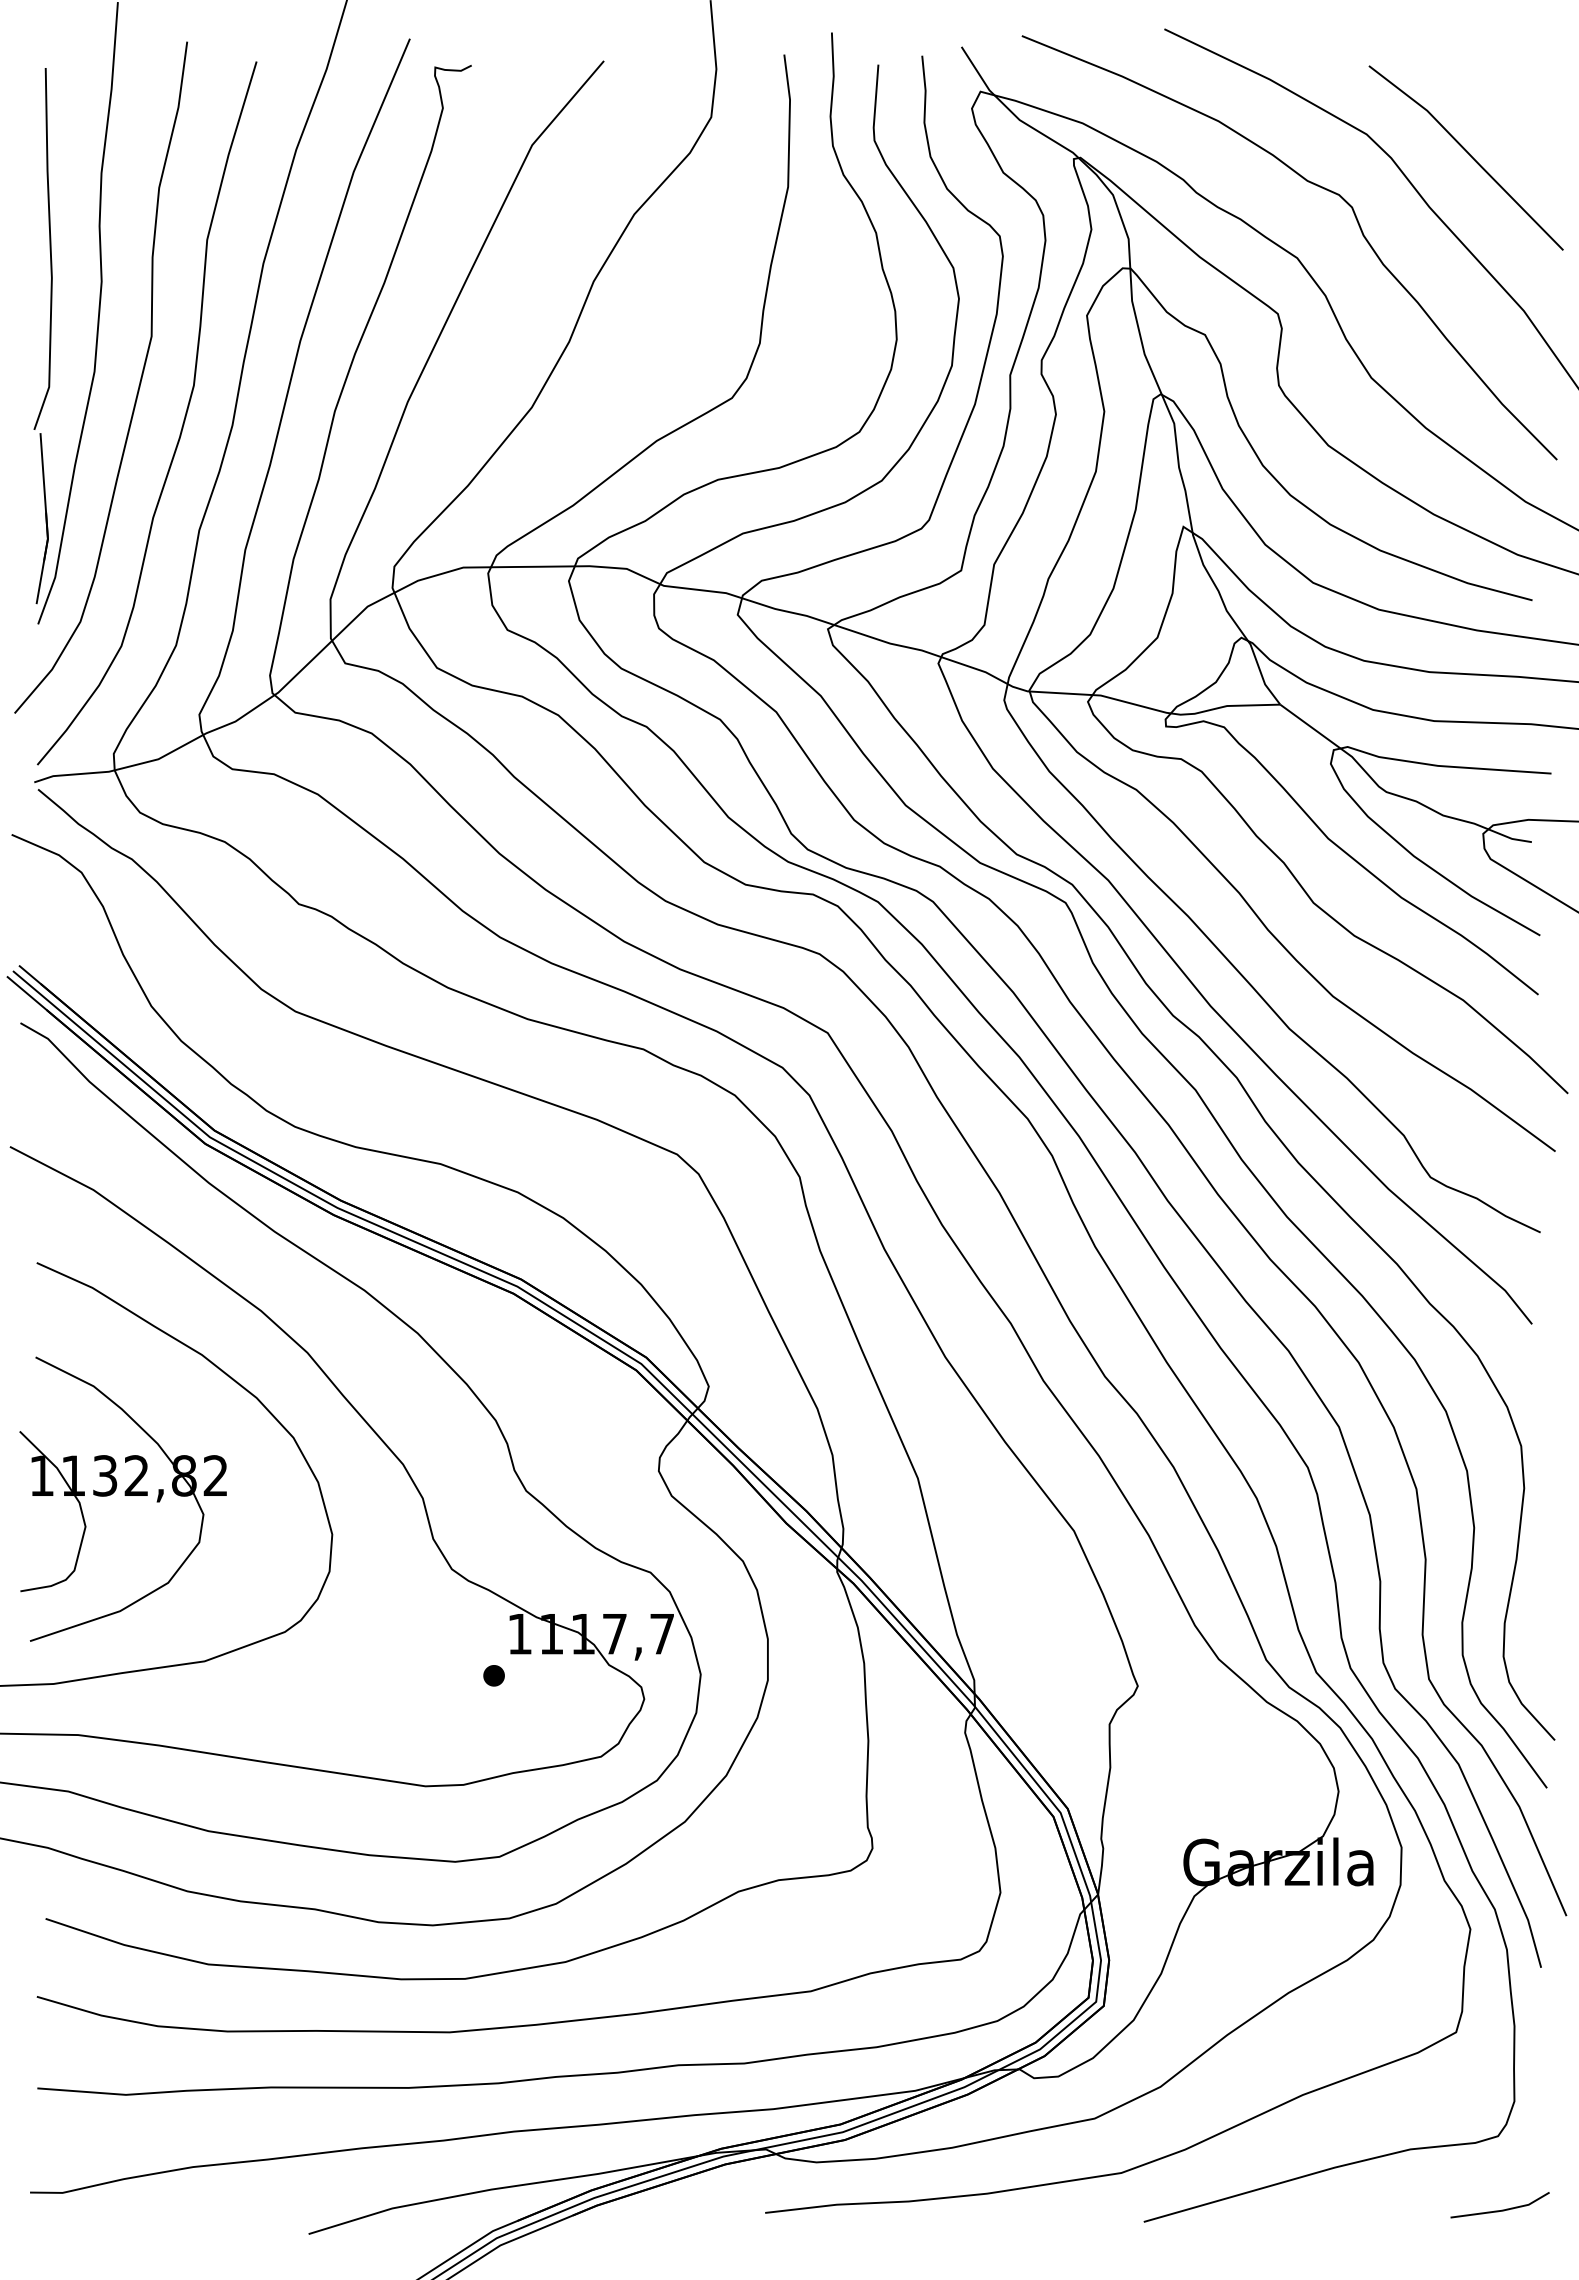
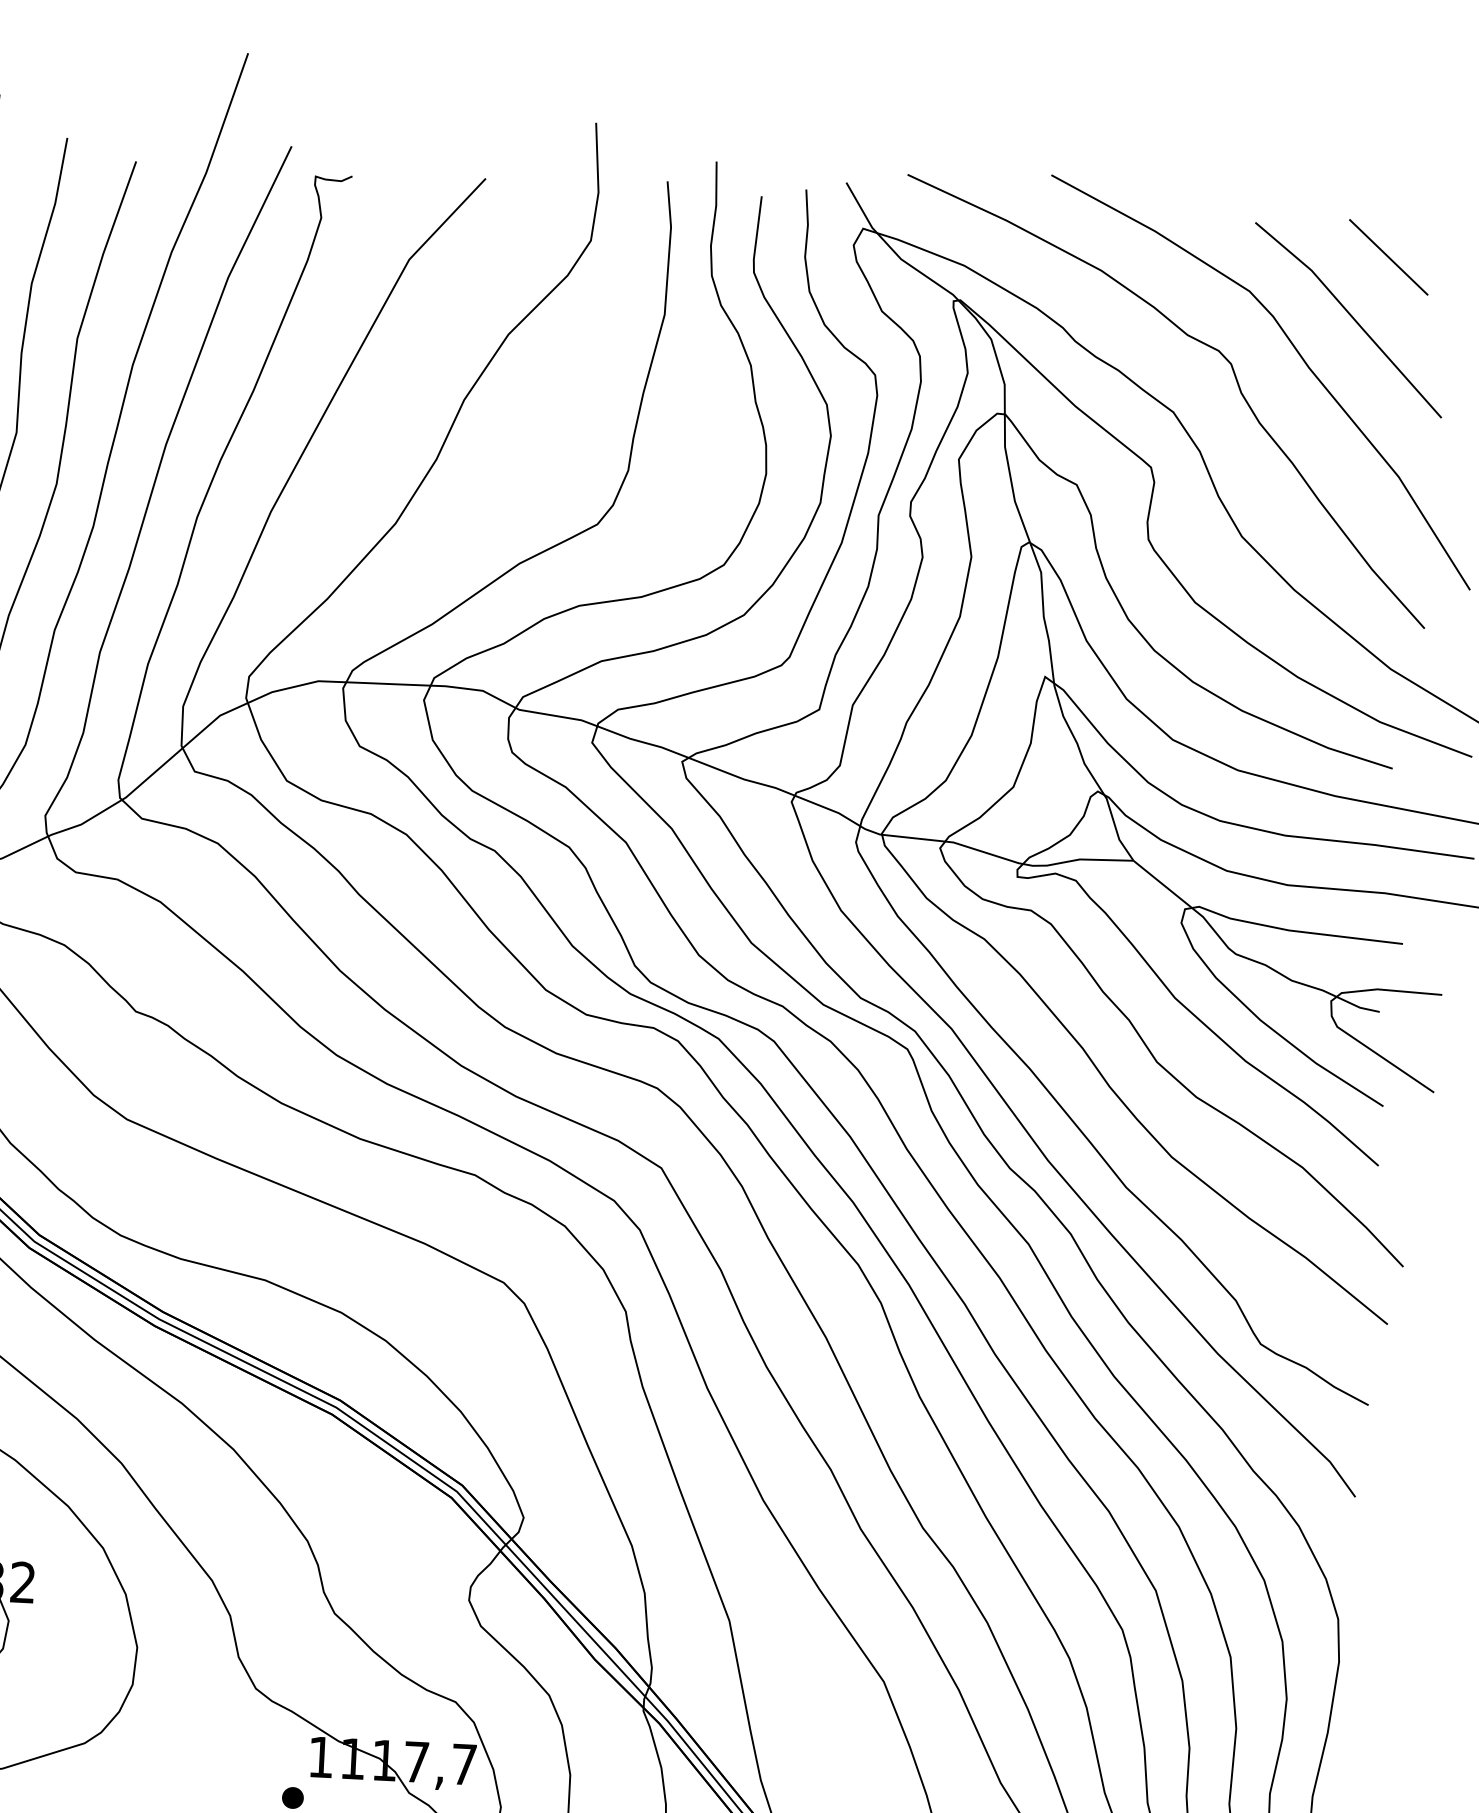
line: (1502, 93) -> (1388, 257), added

